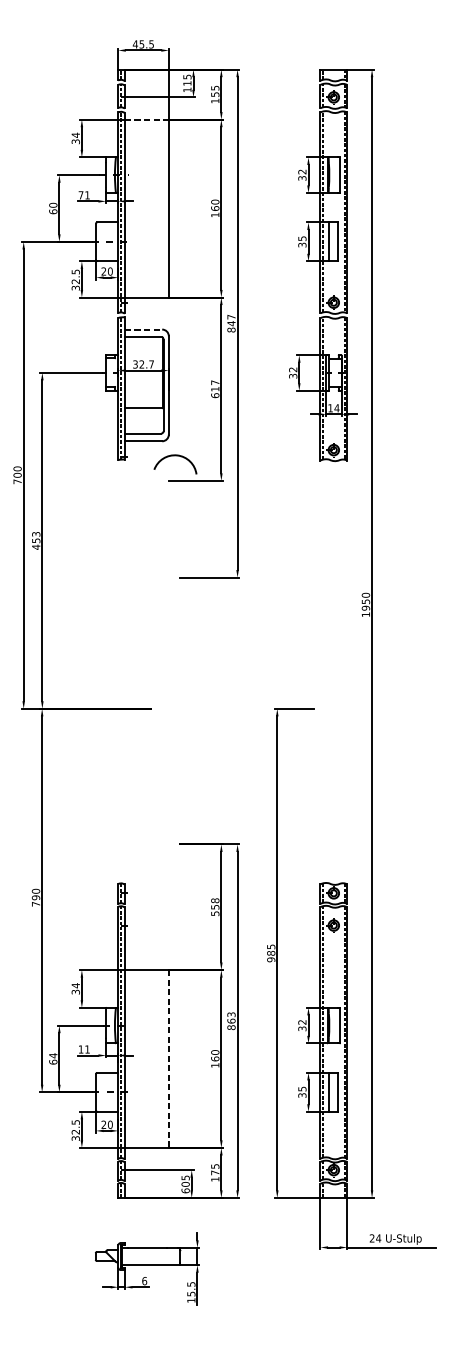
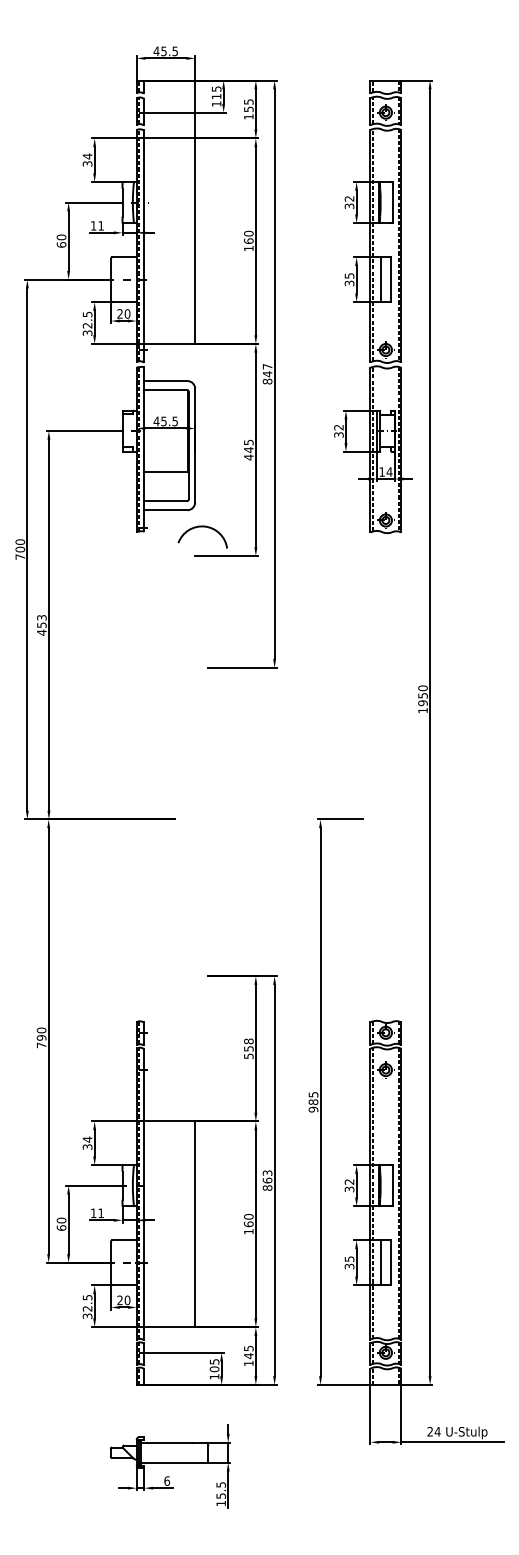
line: (147, 119) -> (170, 138), dashed -> solid
text: (80, 195) -> (93, 225), 71 -> 11
line: (143, 329) -> (165, 381), dashed -> solid
text: (143, 364) -> (165, 421), 32.7 -> 45.5
text: (214, 388) -> (248, 449), 617 -> 445
text: (53, 1055) -> (61, 1220), 64 -> 60
line: (169, 1059) -> (195, 1224), dashed -> solid
text: (214, 1173) -> (248, 1356), 175 -> 145
text: (185, 1190) -> (214, 1376), 605 -> 105

